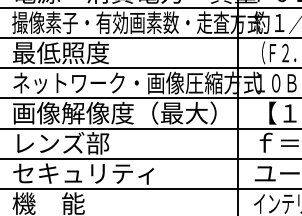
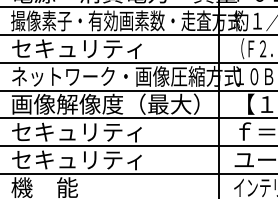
text: (83, 52) -> (76, 48), 最低照度 -> セキュリティ
text: (83, 142) -> (76, 131), レンズ部 -> セキュリティ

